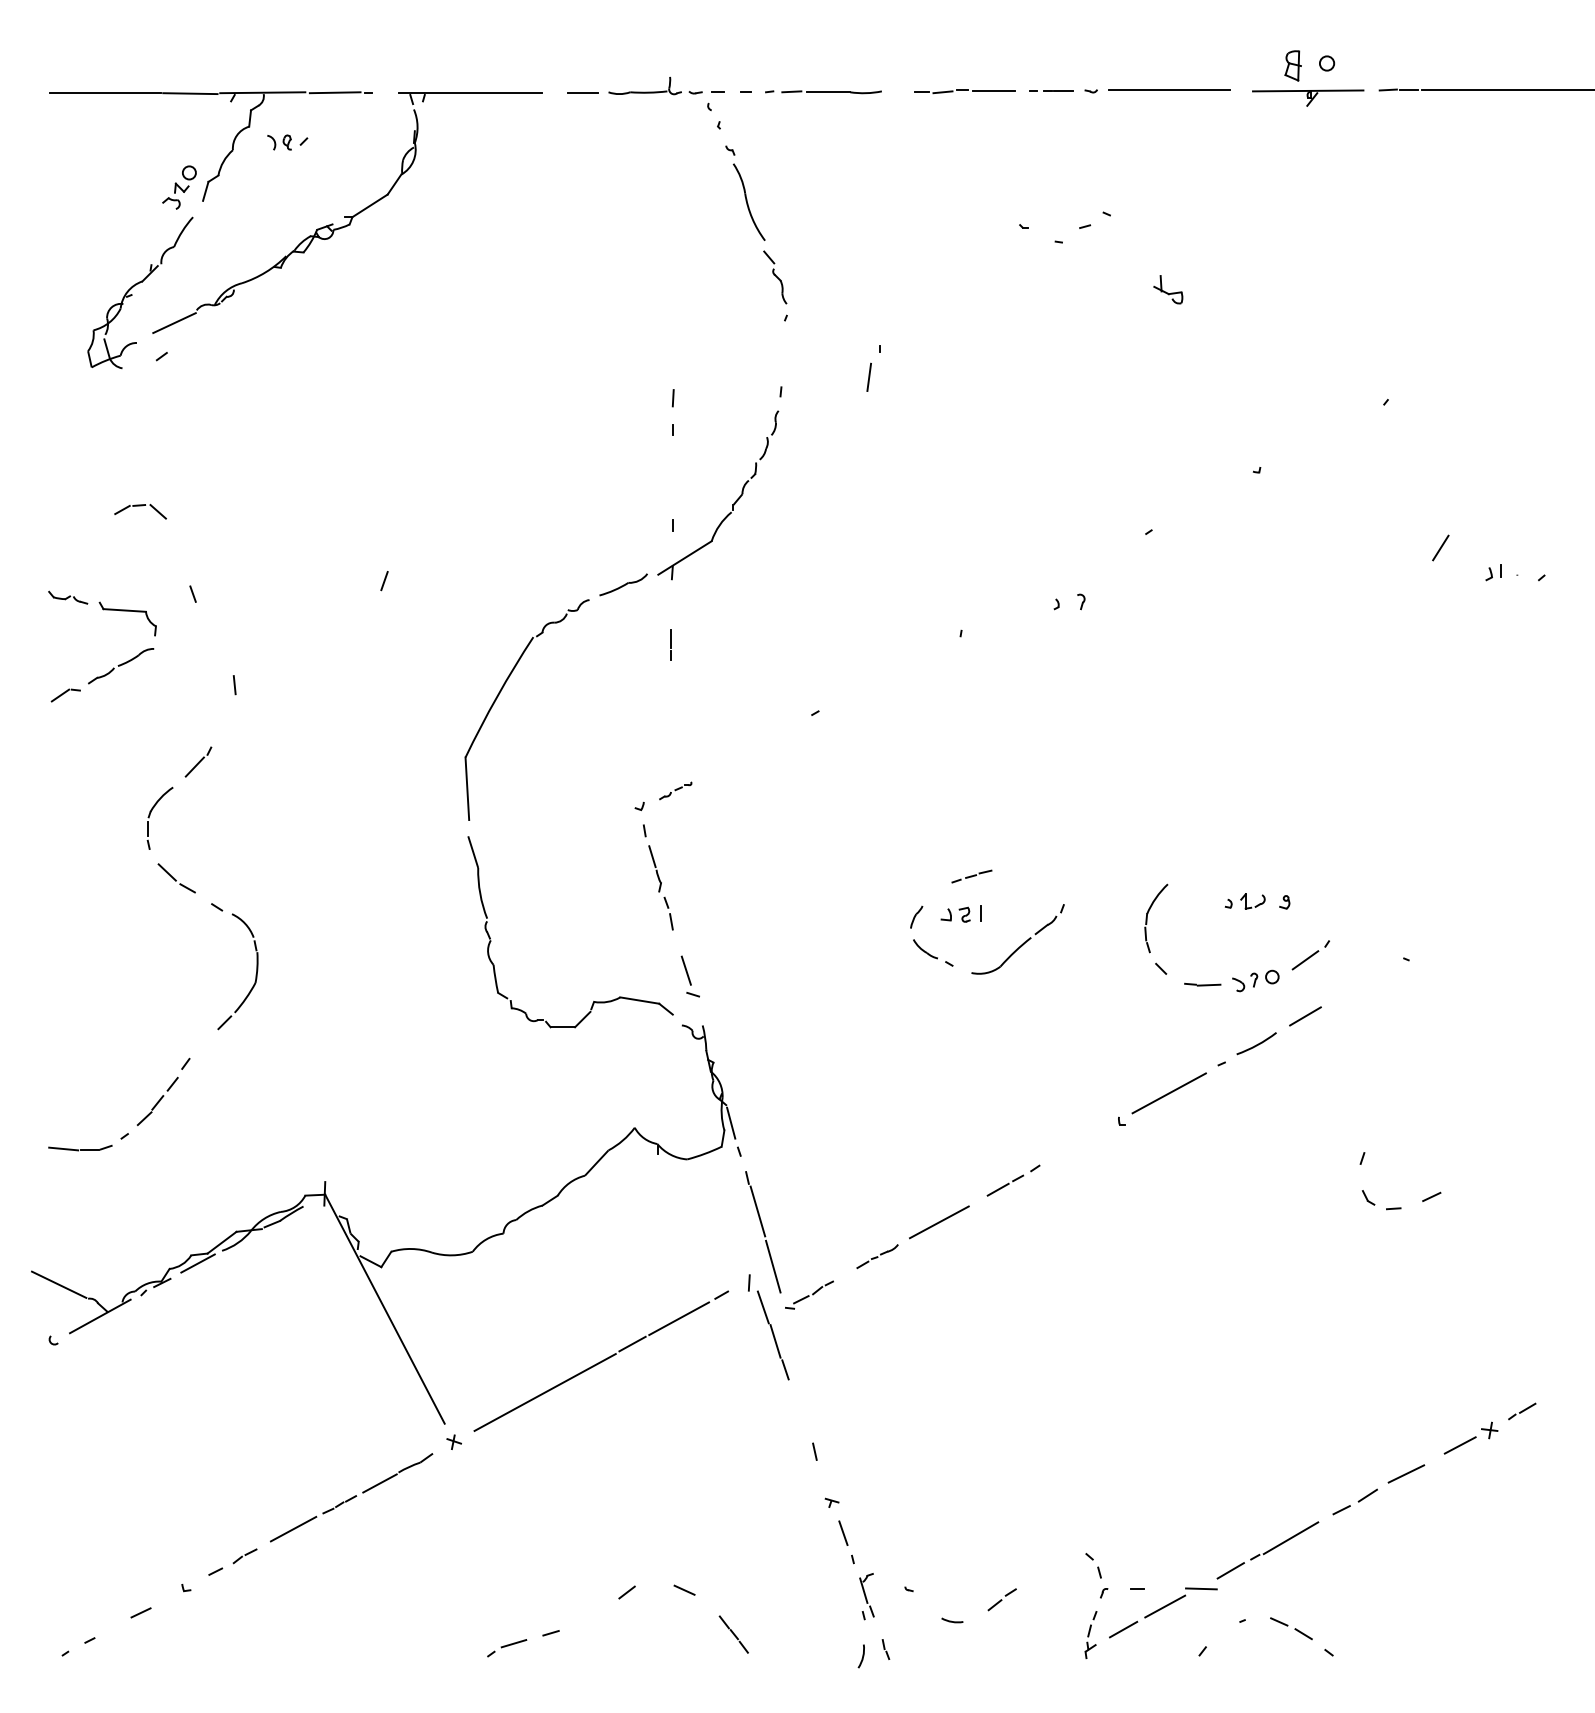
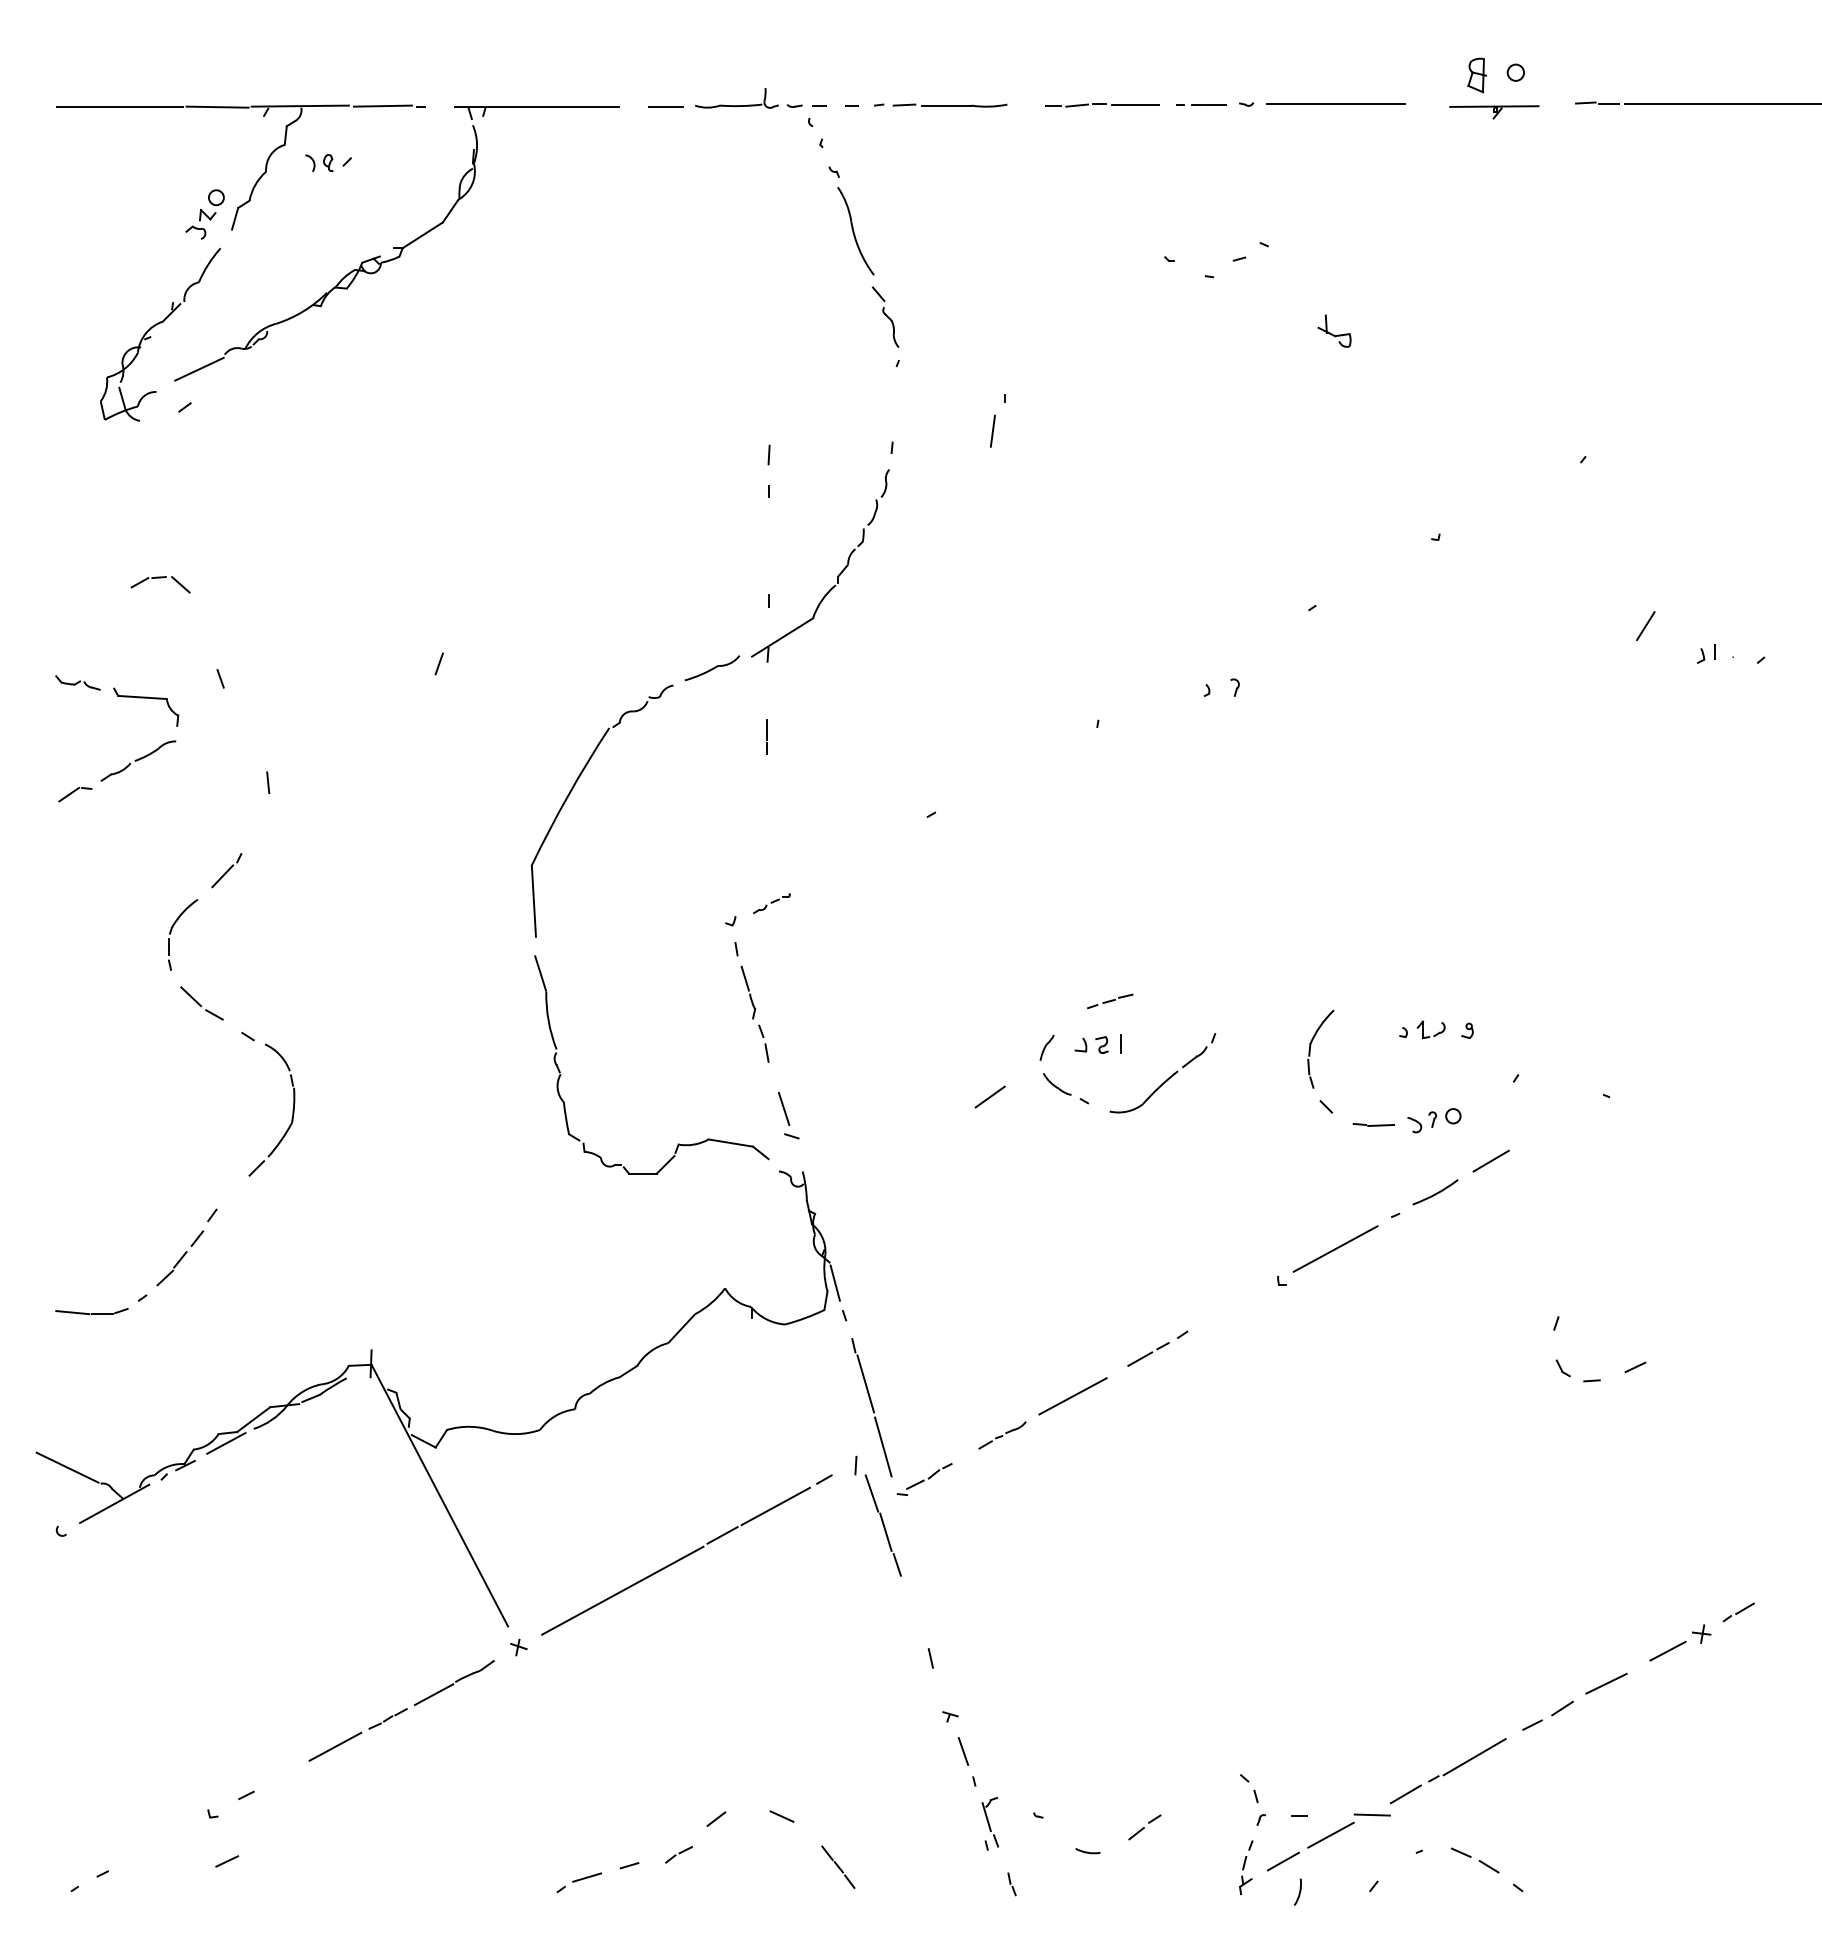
part: (1308, 98) -> (1494, 112), size x0.7
line: (1304, 959) -> (989, 1096), moved
part: (245, 1556) -> (679, 1854), moved
line: (141, 1612) -> (227, 1861), moved
arc: (862, 1655) -> (1299, 1891), moved

